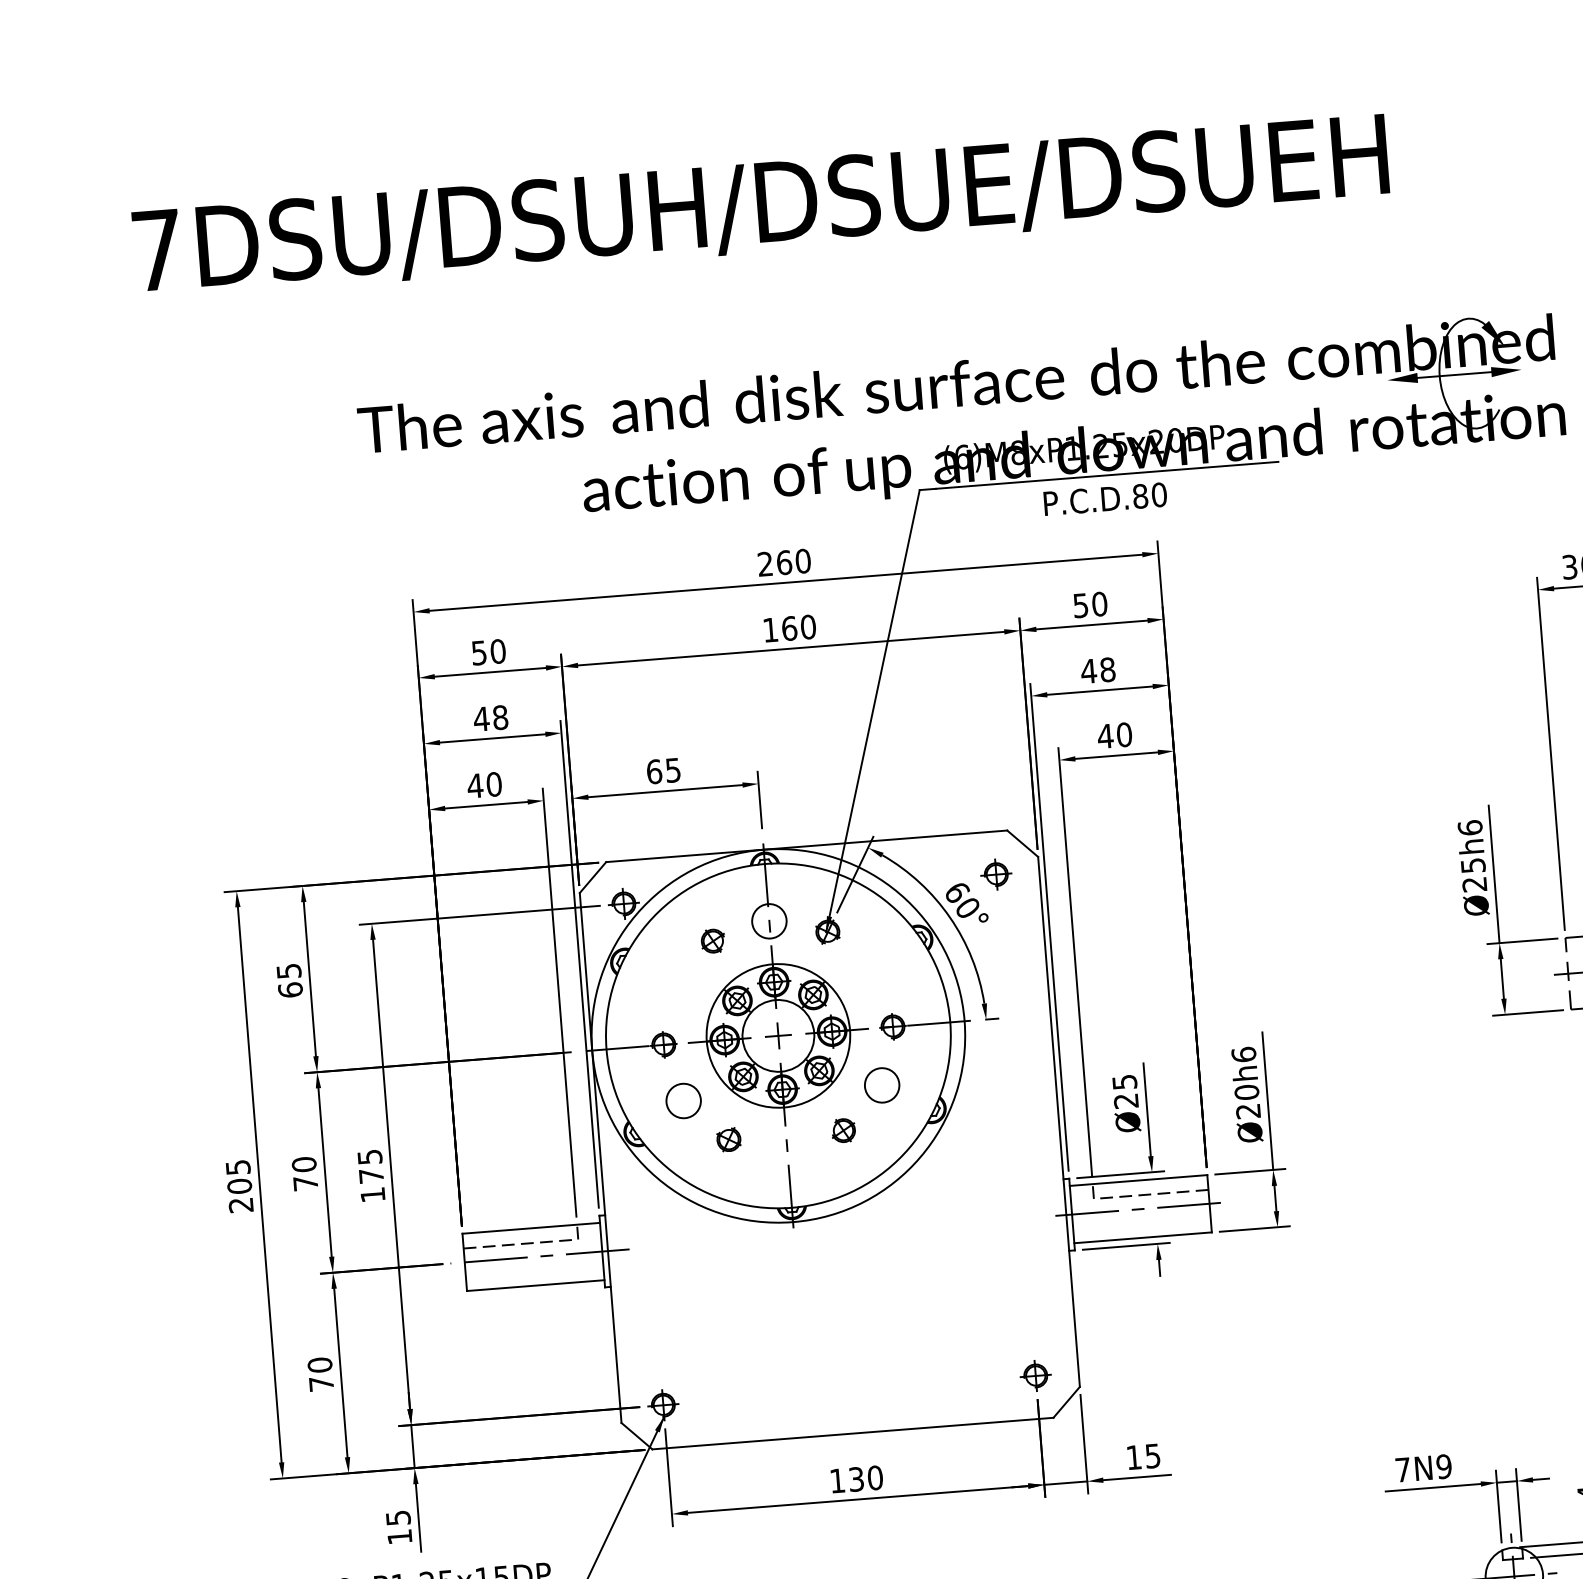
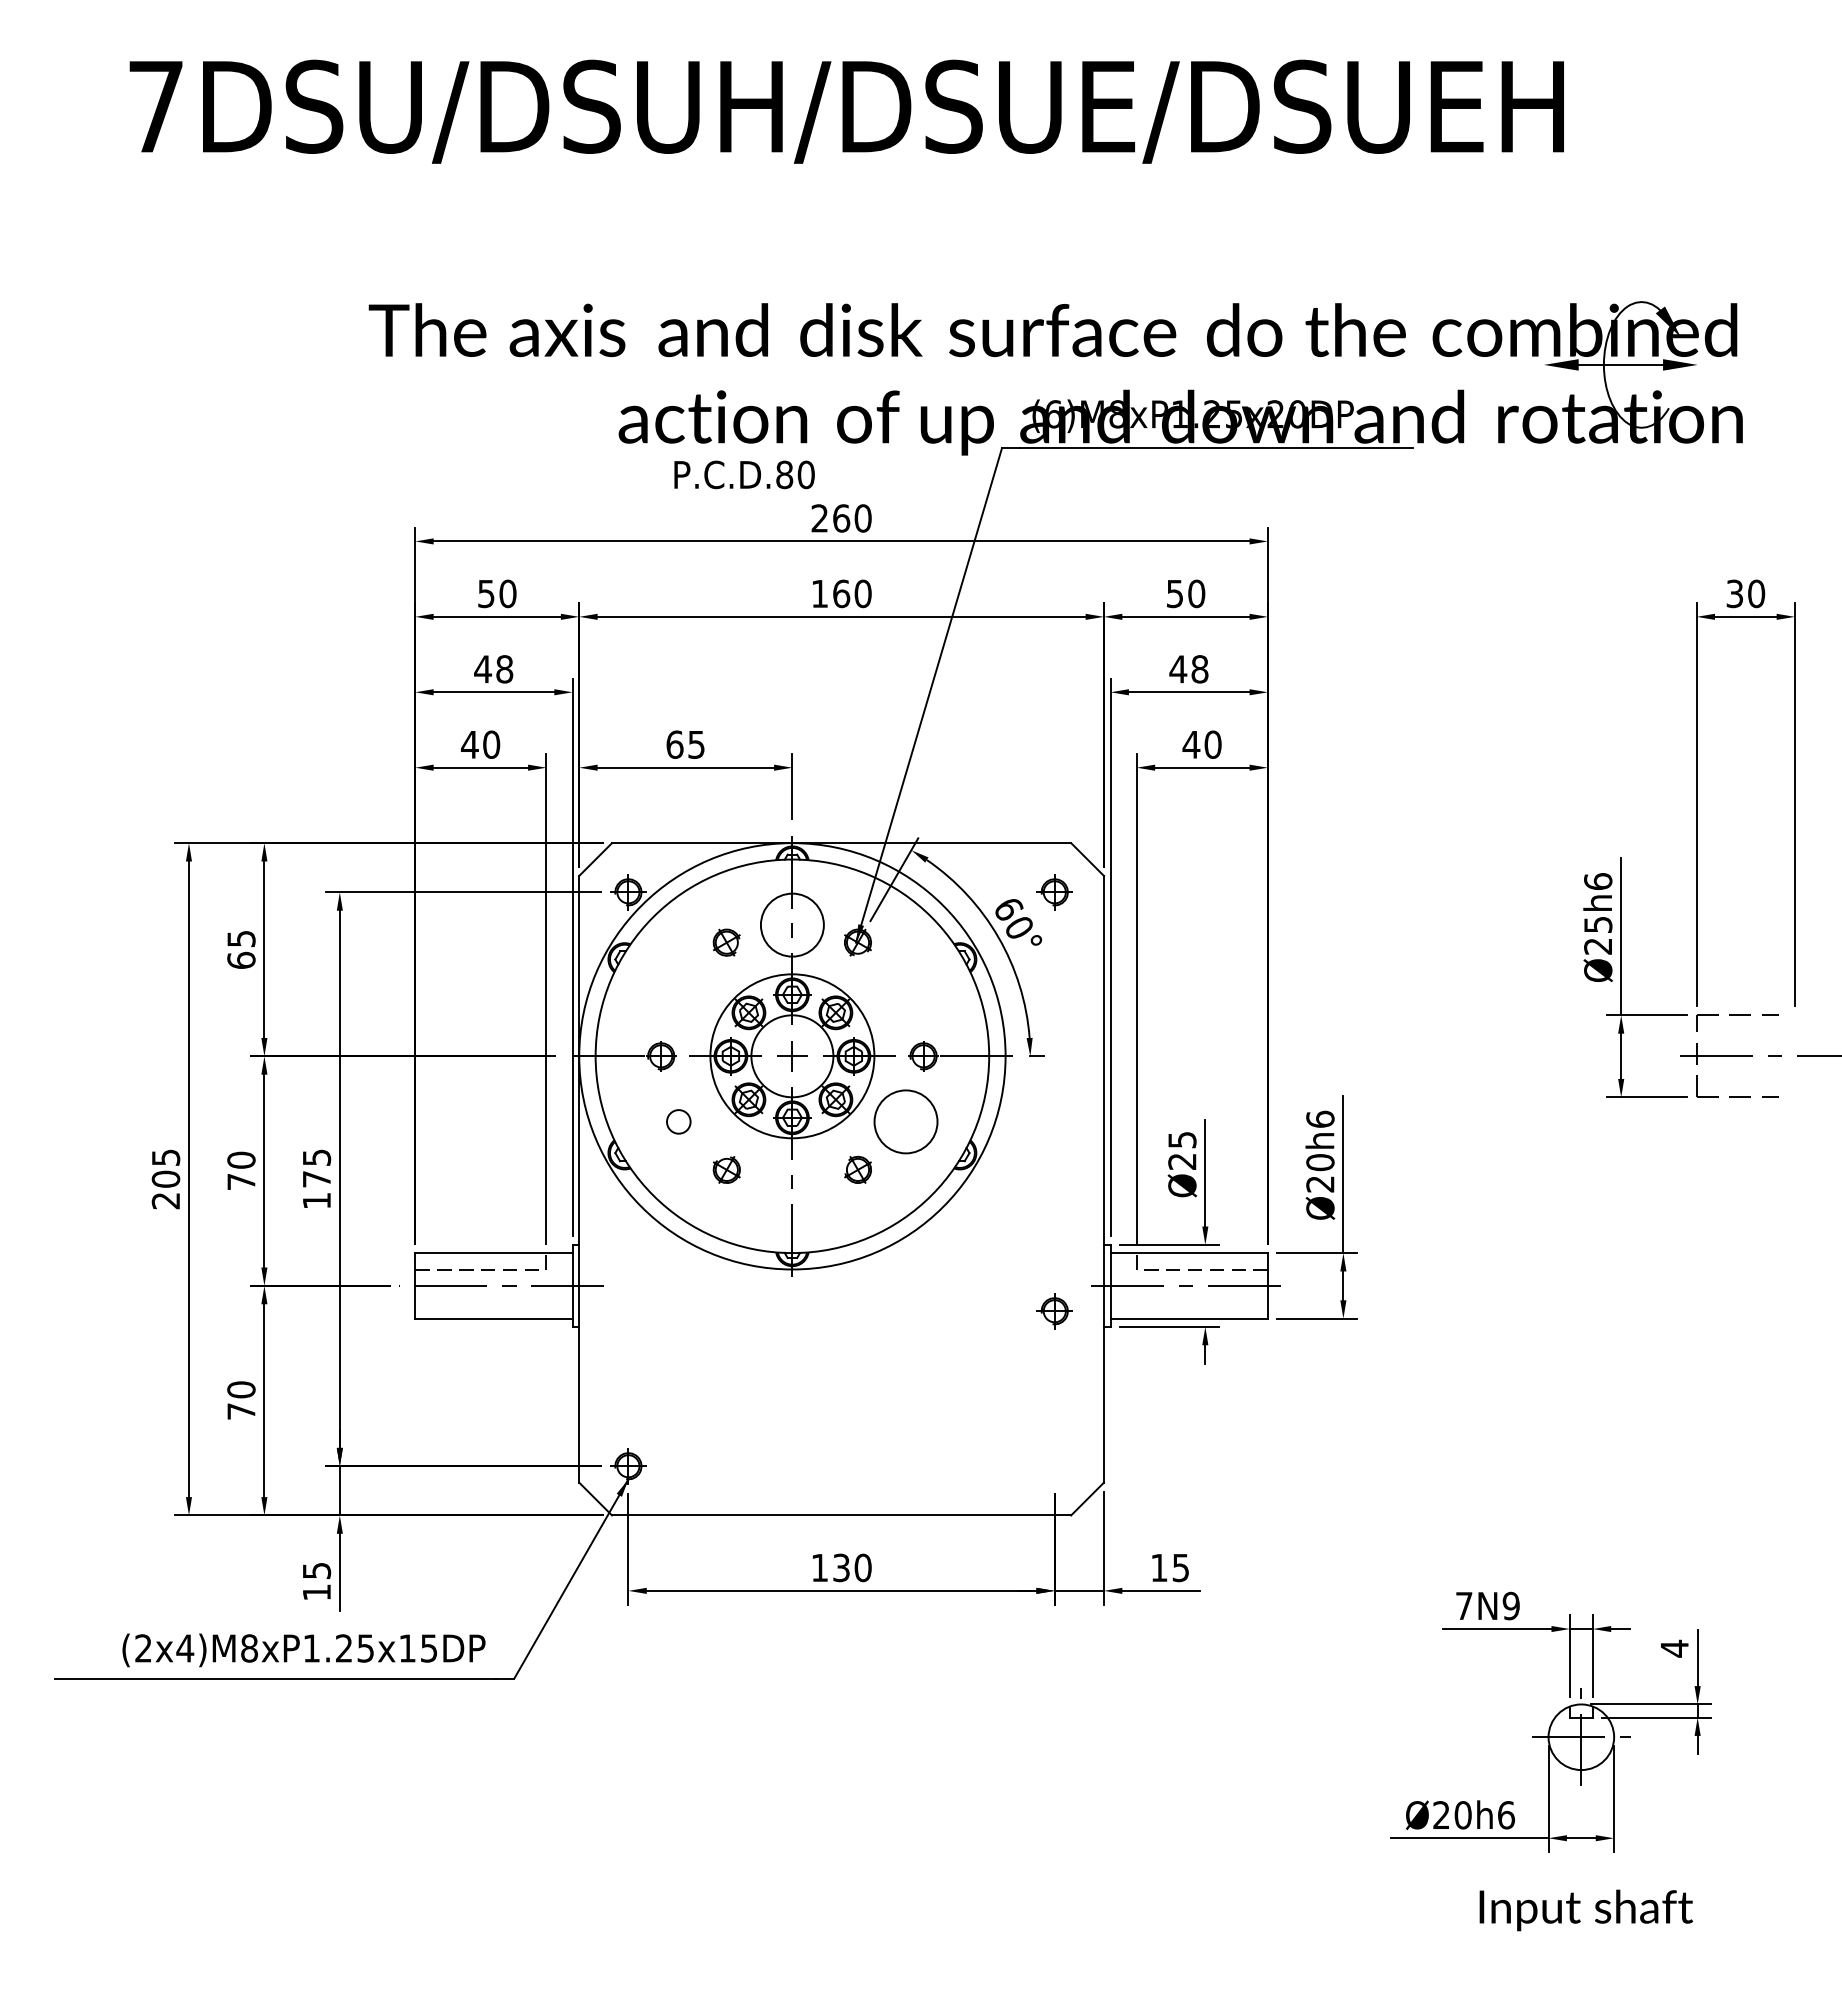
text: (1105, 498) -> (744, 474), moved
circle: (769, 920) -> (792, 924), size x1.6
circle: (881, 1085) -> (905, 1121), size x1.6
circle: (683, 1100) -> (678, 1121), size x0.6
part: (1035, 1376) -> (1054, 1311), moved

